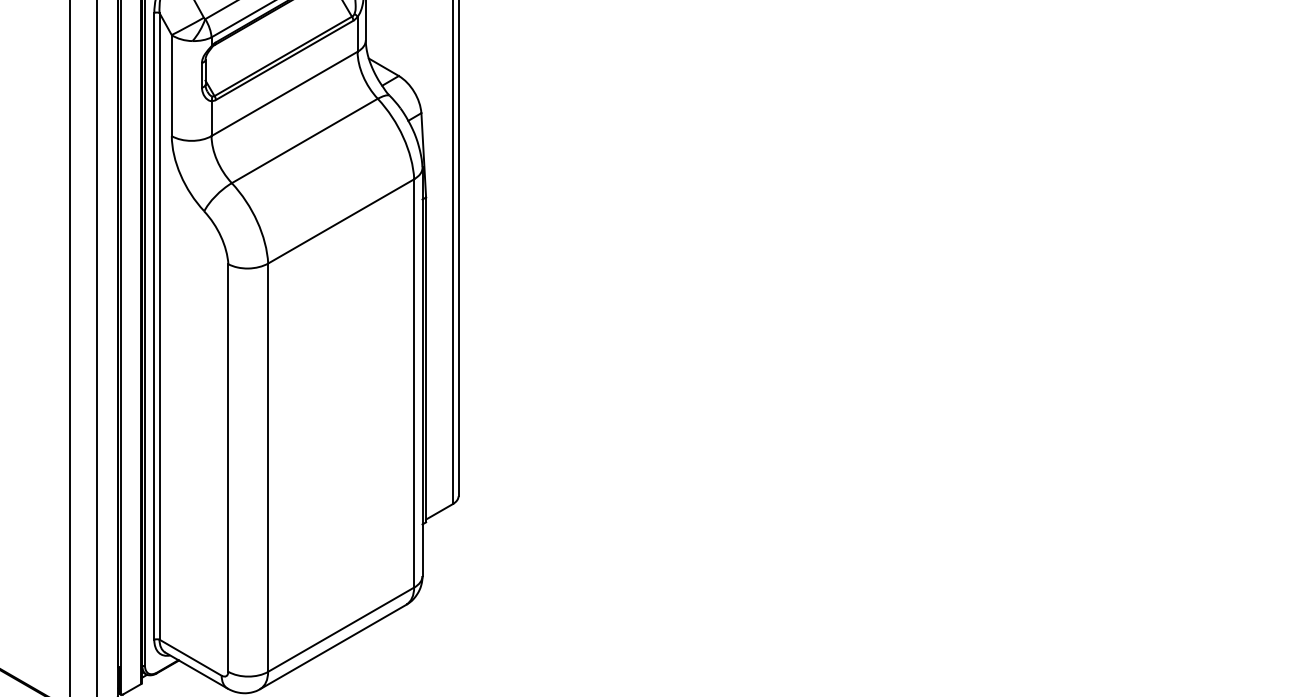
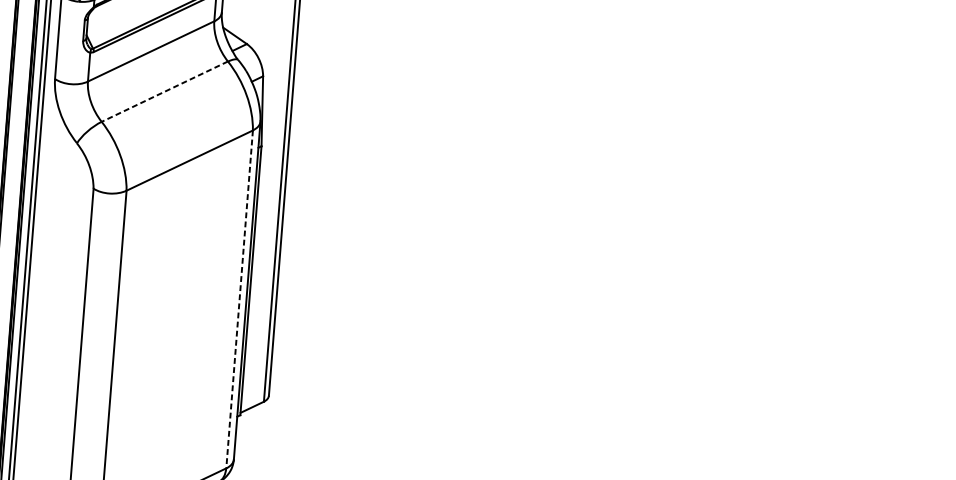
line: (304, 141) -> (164, 92), solid -> dashed
line: (414, 383) -> (239, 299), solid -> dashed

